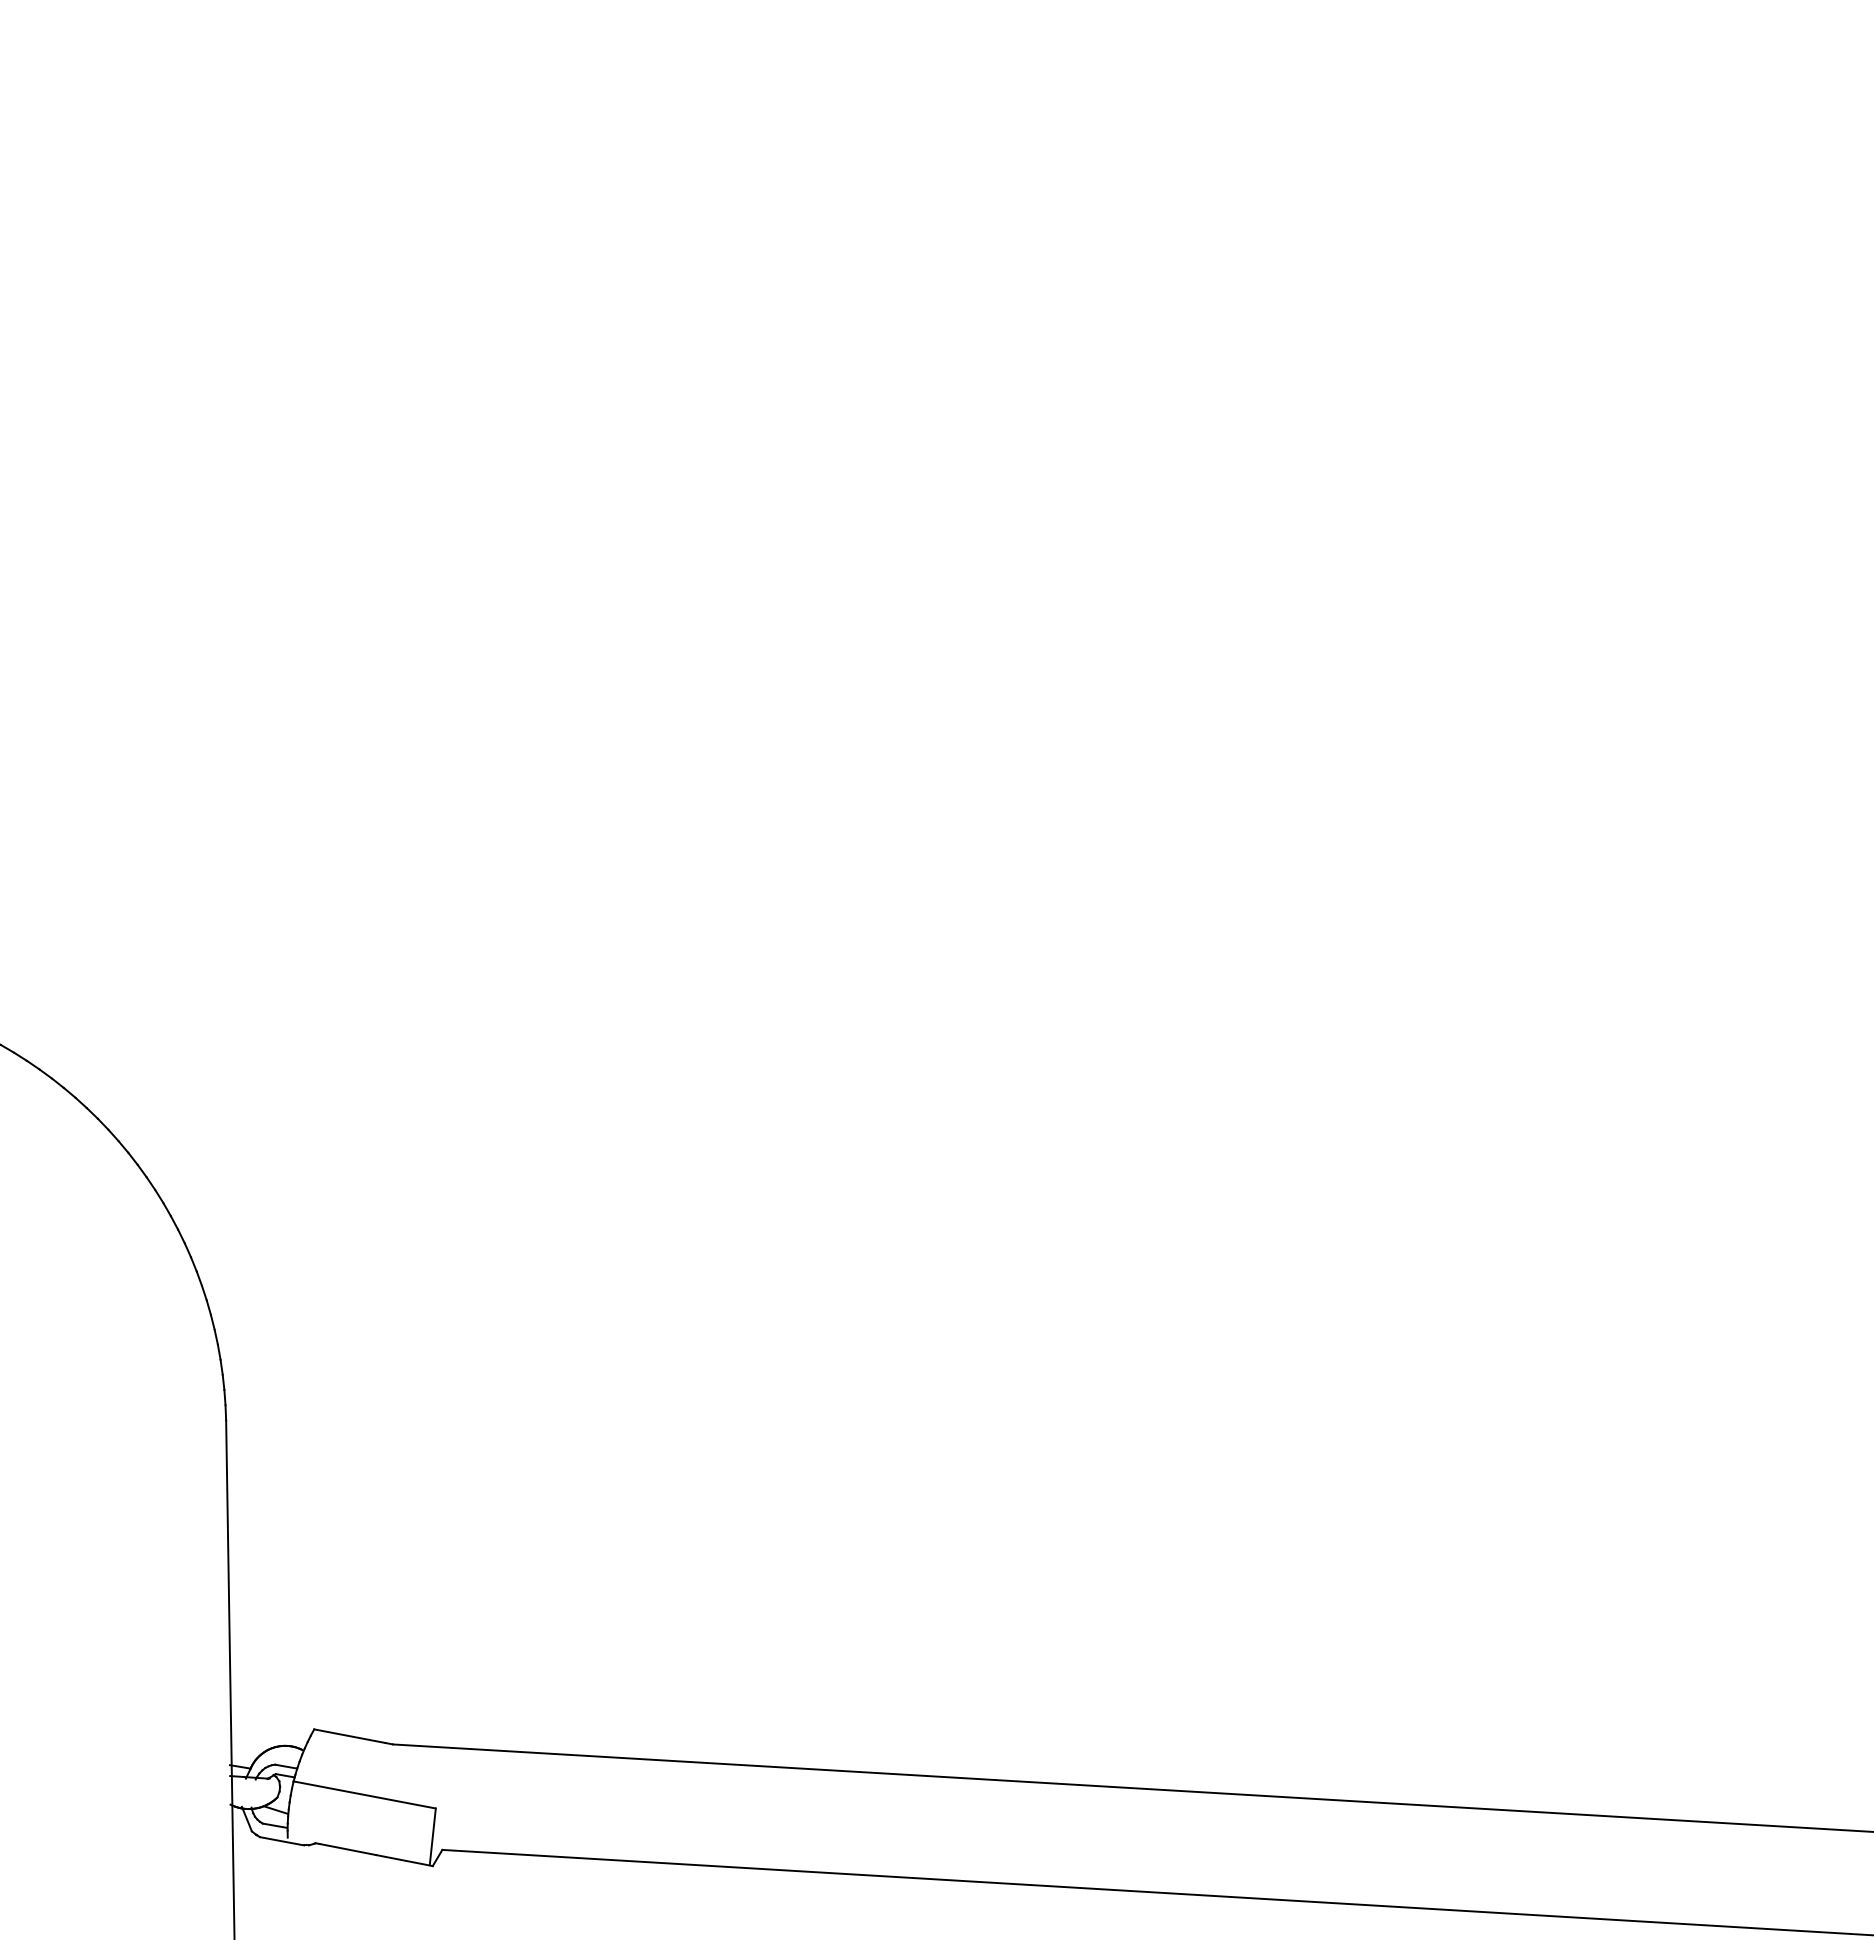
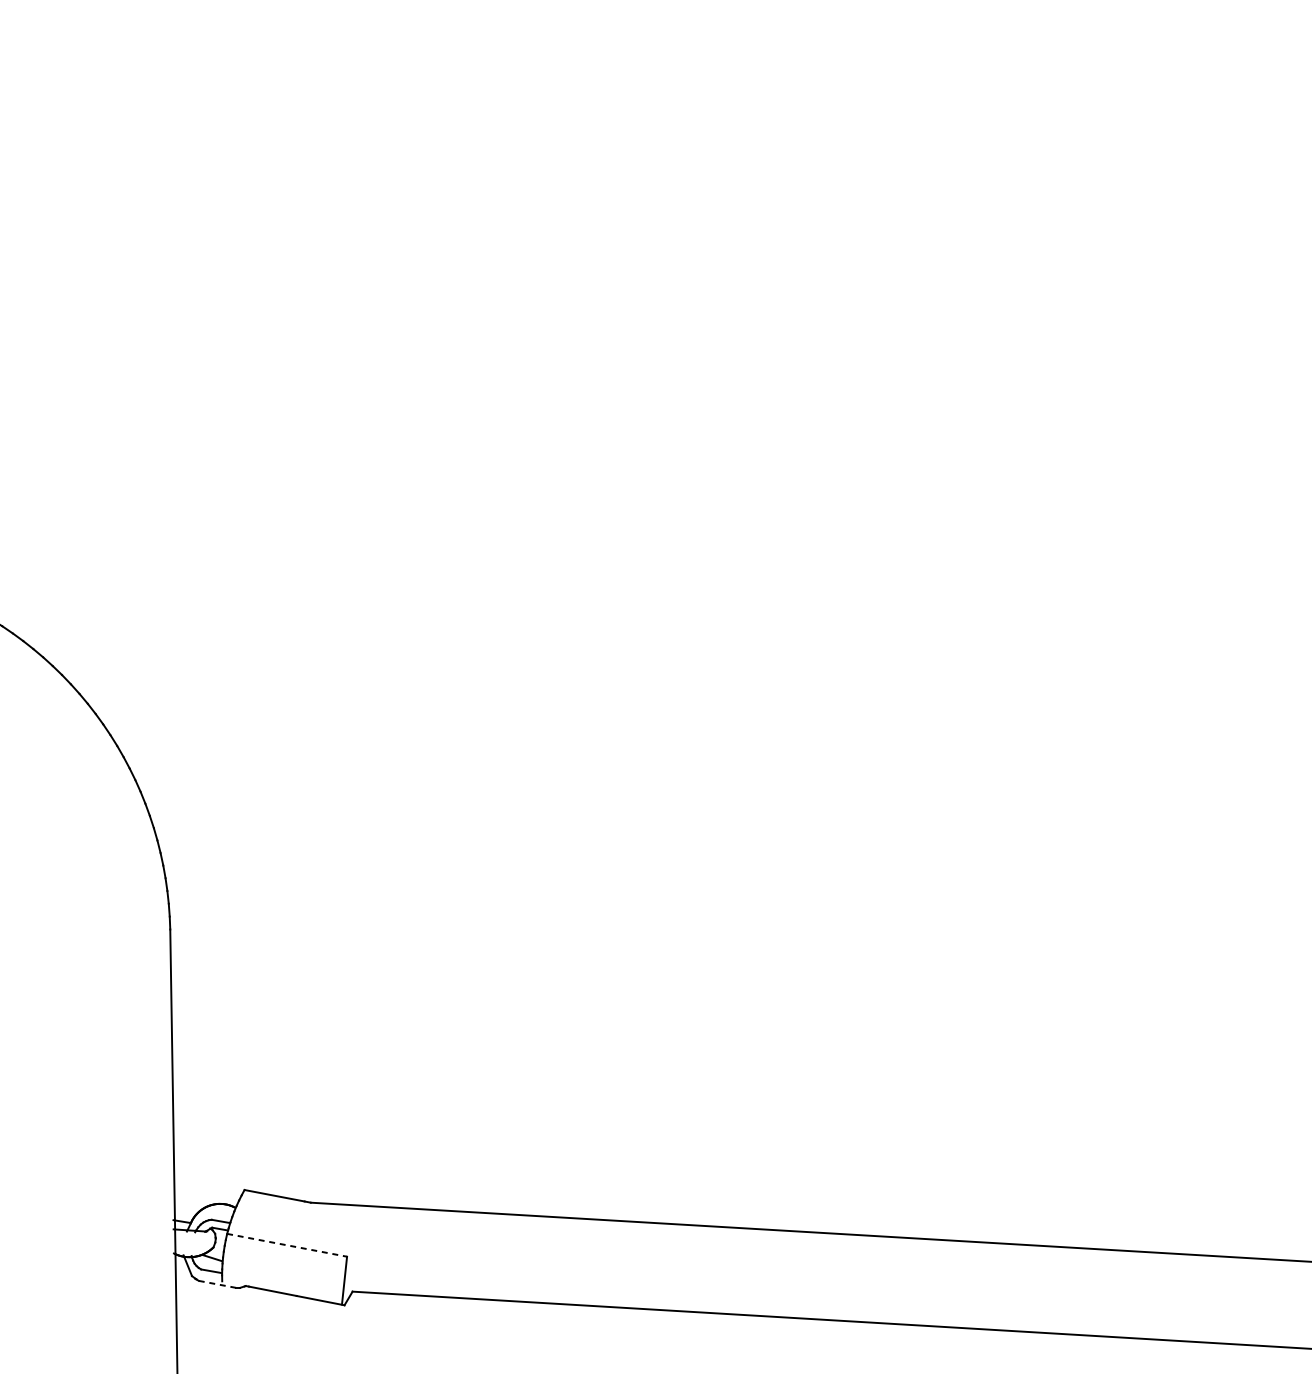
line: (365, 1795) -> (287, 1245), solid -> dashed
line: (282, 1841) -> (217, 1284), solid -> dashed

